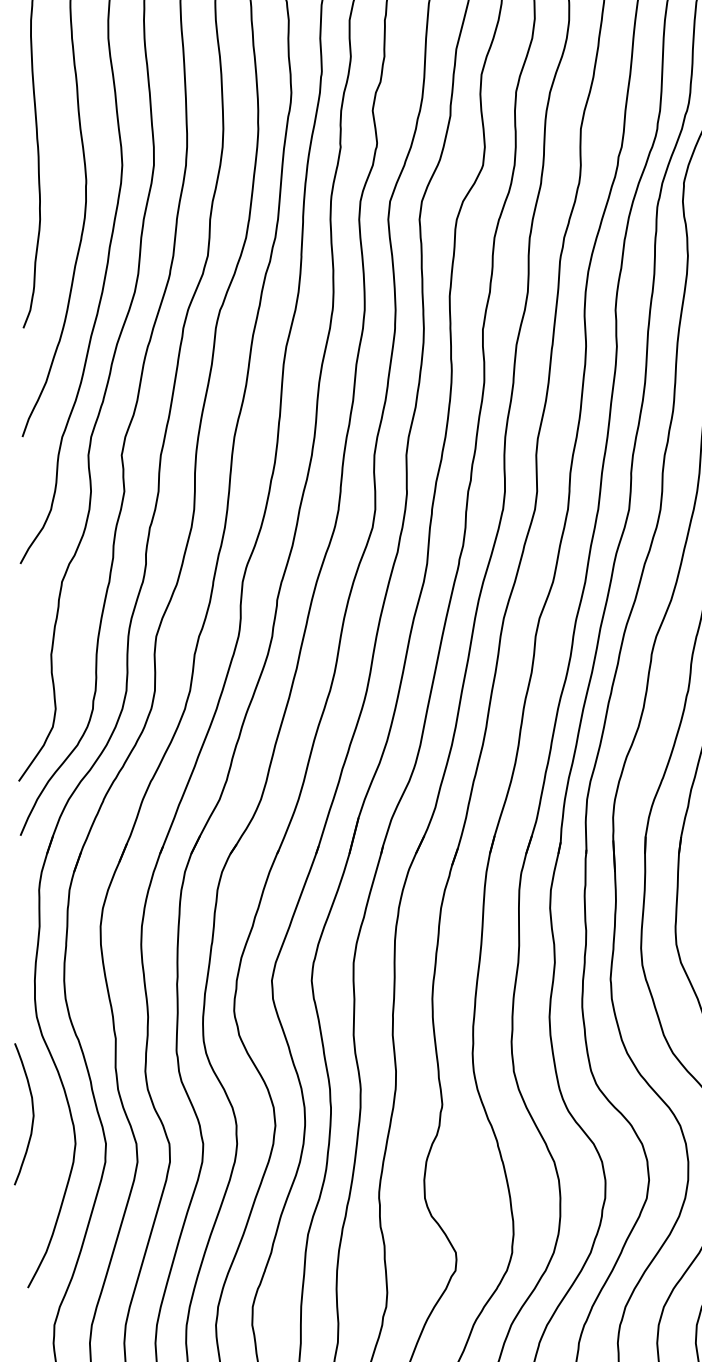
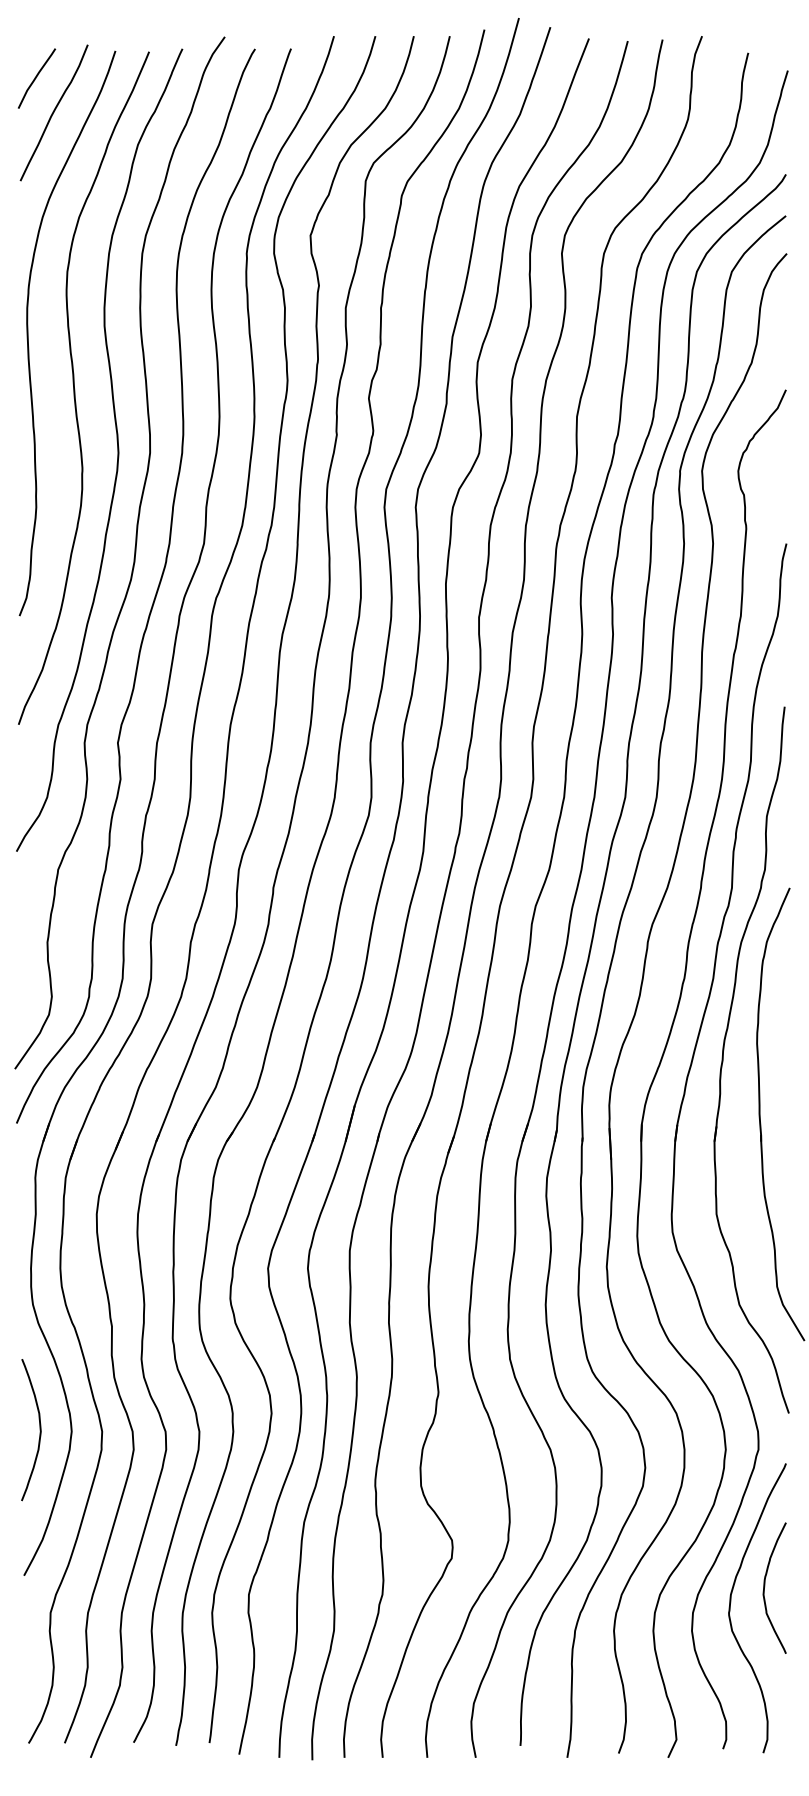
curve: (32, 1114) -> (39, 1430), moved

